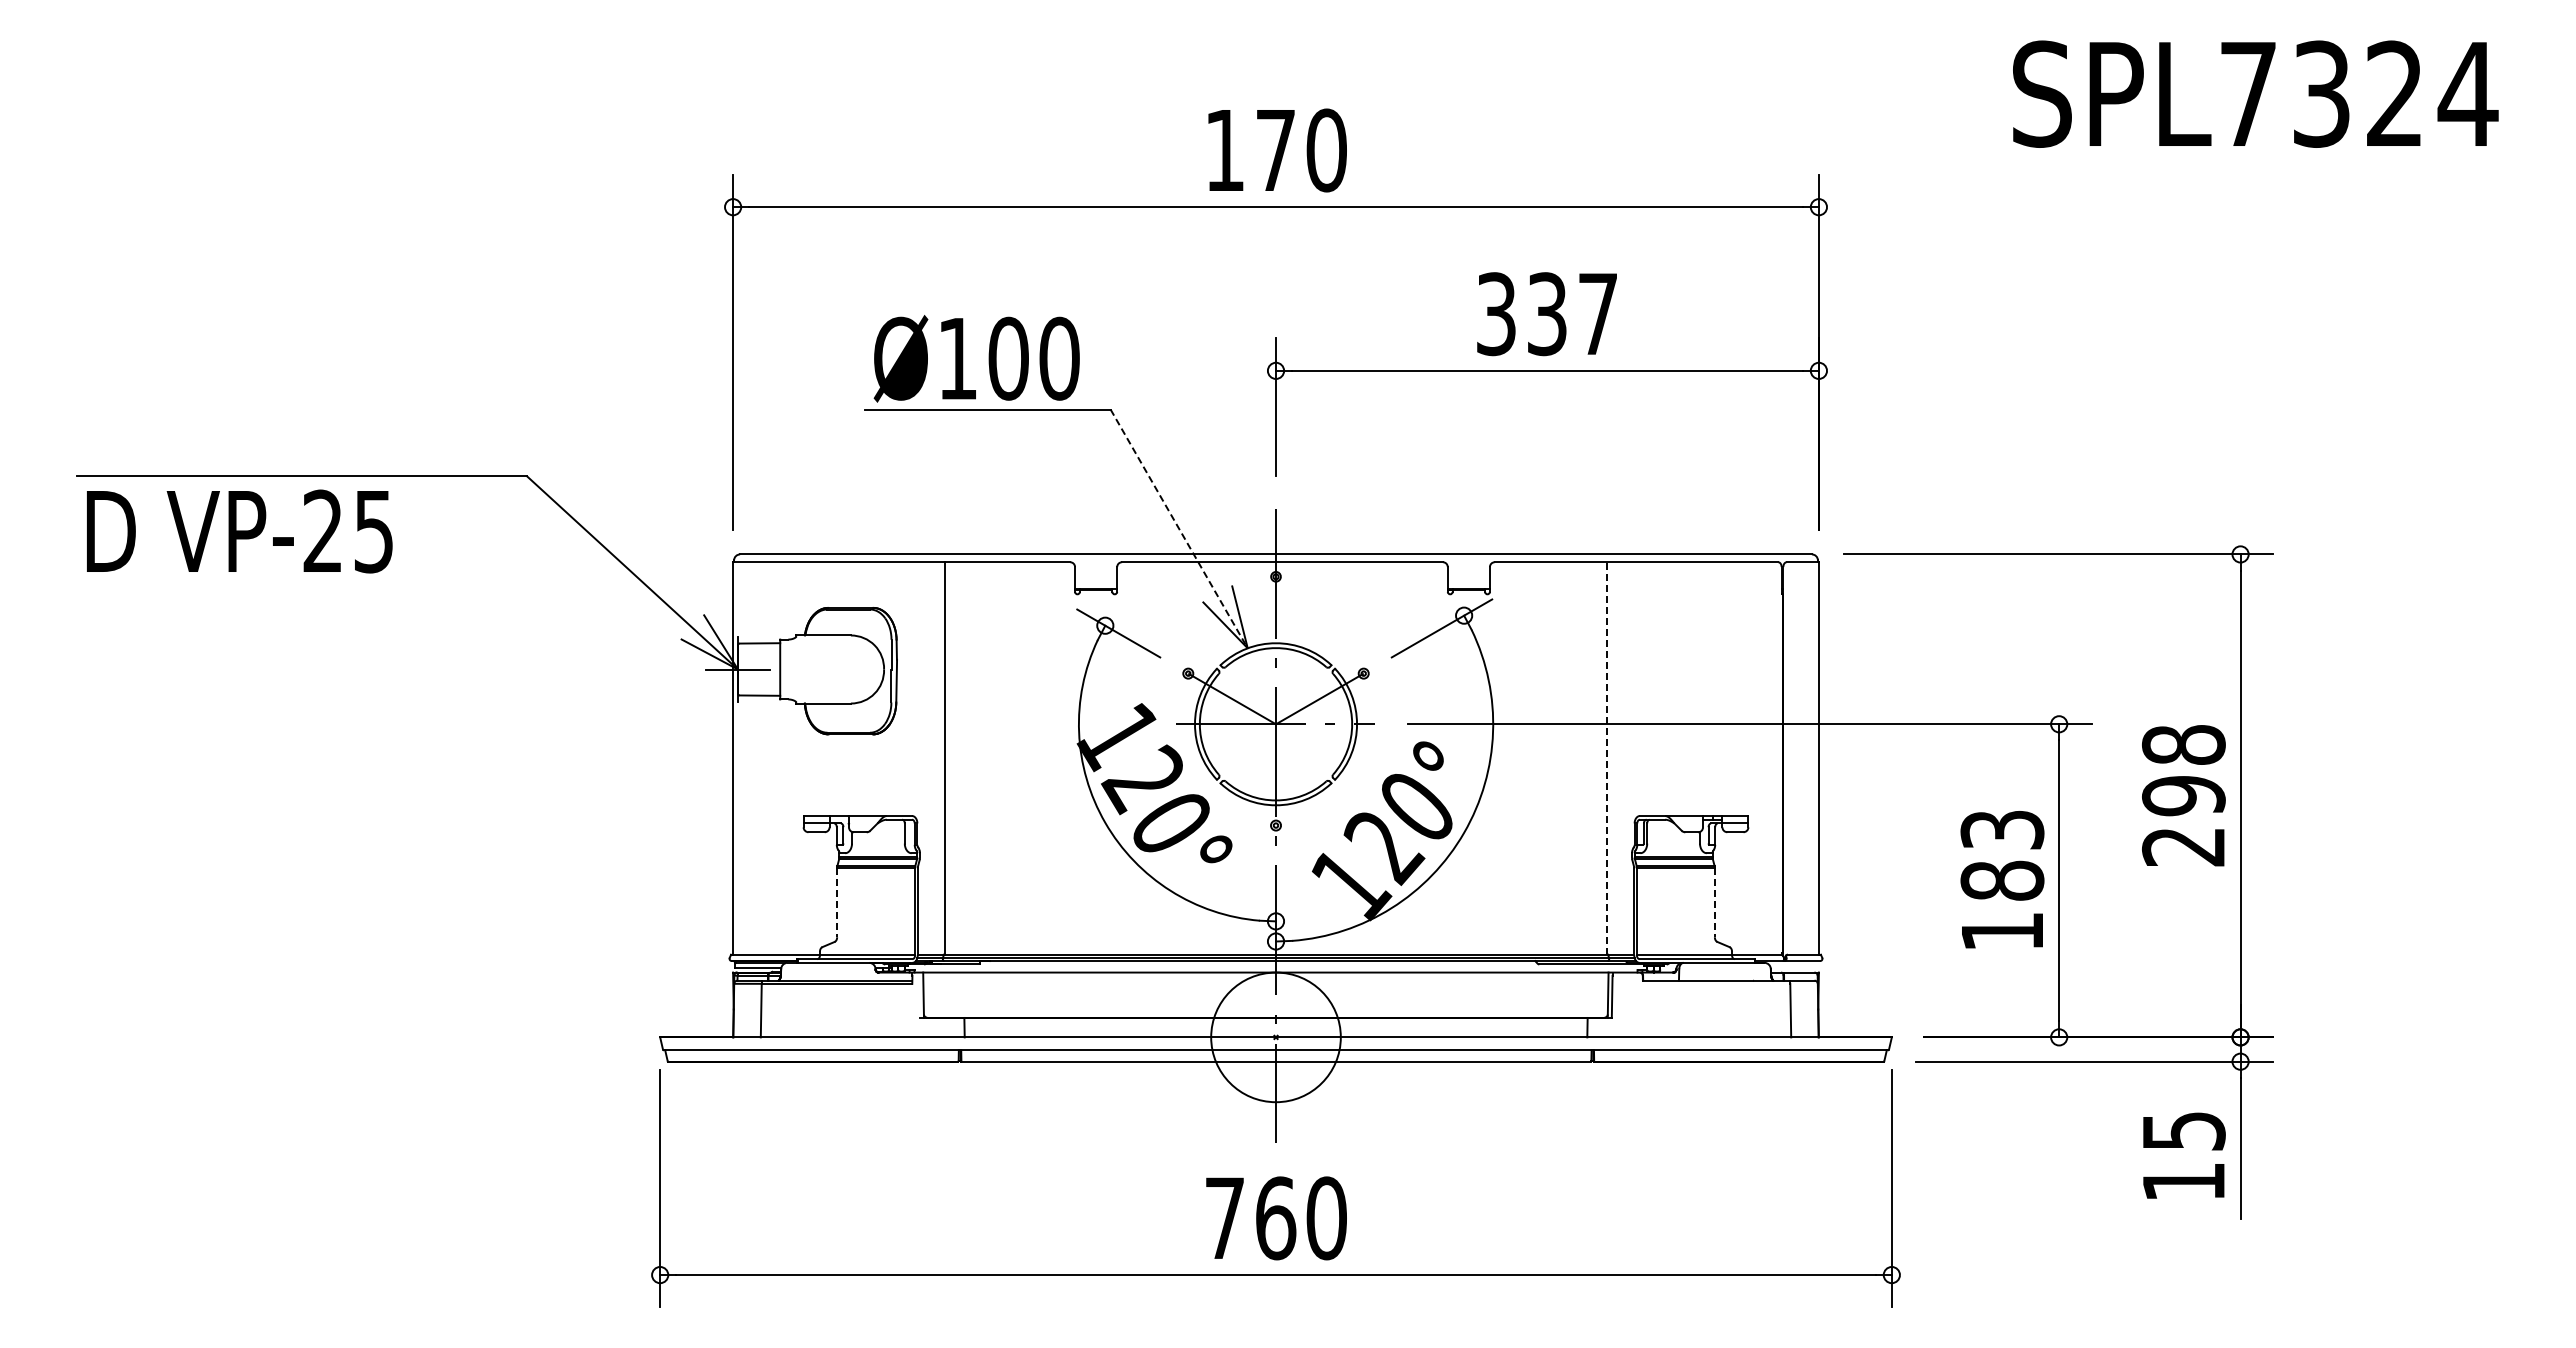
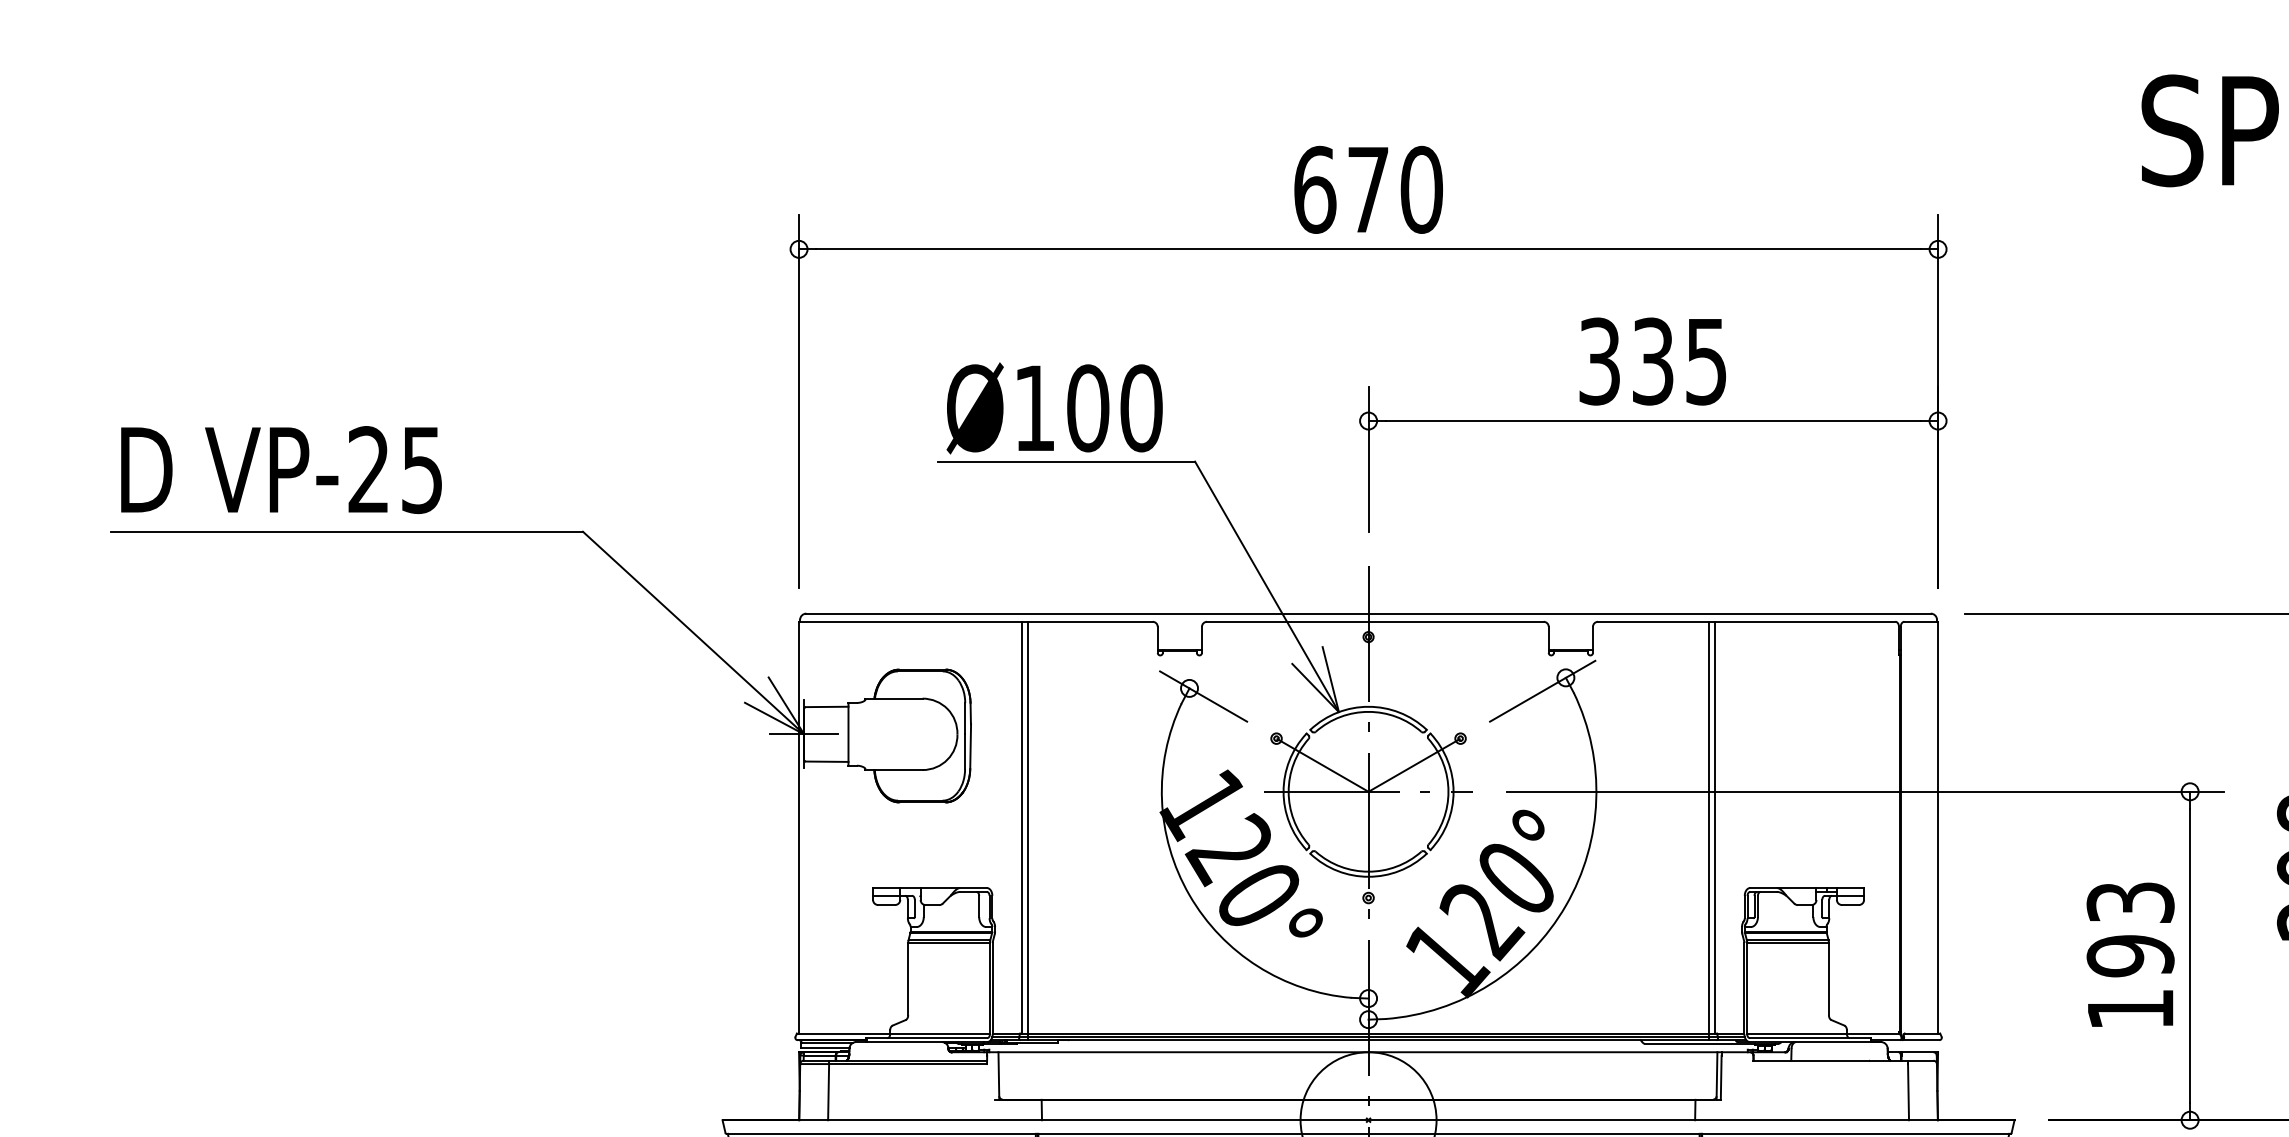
text: (1225, 150) -> (1315, 189), 170 -> 670
text: (1597, 314) -> (1705, 361), 337 -> 335
line: (1179, 528) -> (1267, 586), dashed -> solid
text: (239, 531) -> (281, 469), moved
line: (1606, 757) -> (1715, 826), dashed -> solid
line: (951, 761) -> (1028, 830), added
line: (1600, 761) -> (1708, 830), added
text: (2002, 880) -> (2130, 955), 183 -> 193
line: (837, 903) -> (908, 979), dashed -> solid
line: (1714, 903) -> (1828, 979), dashed -> solid

